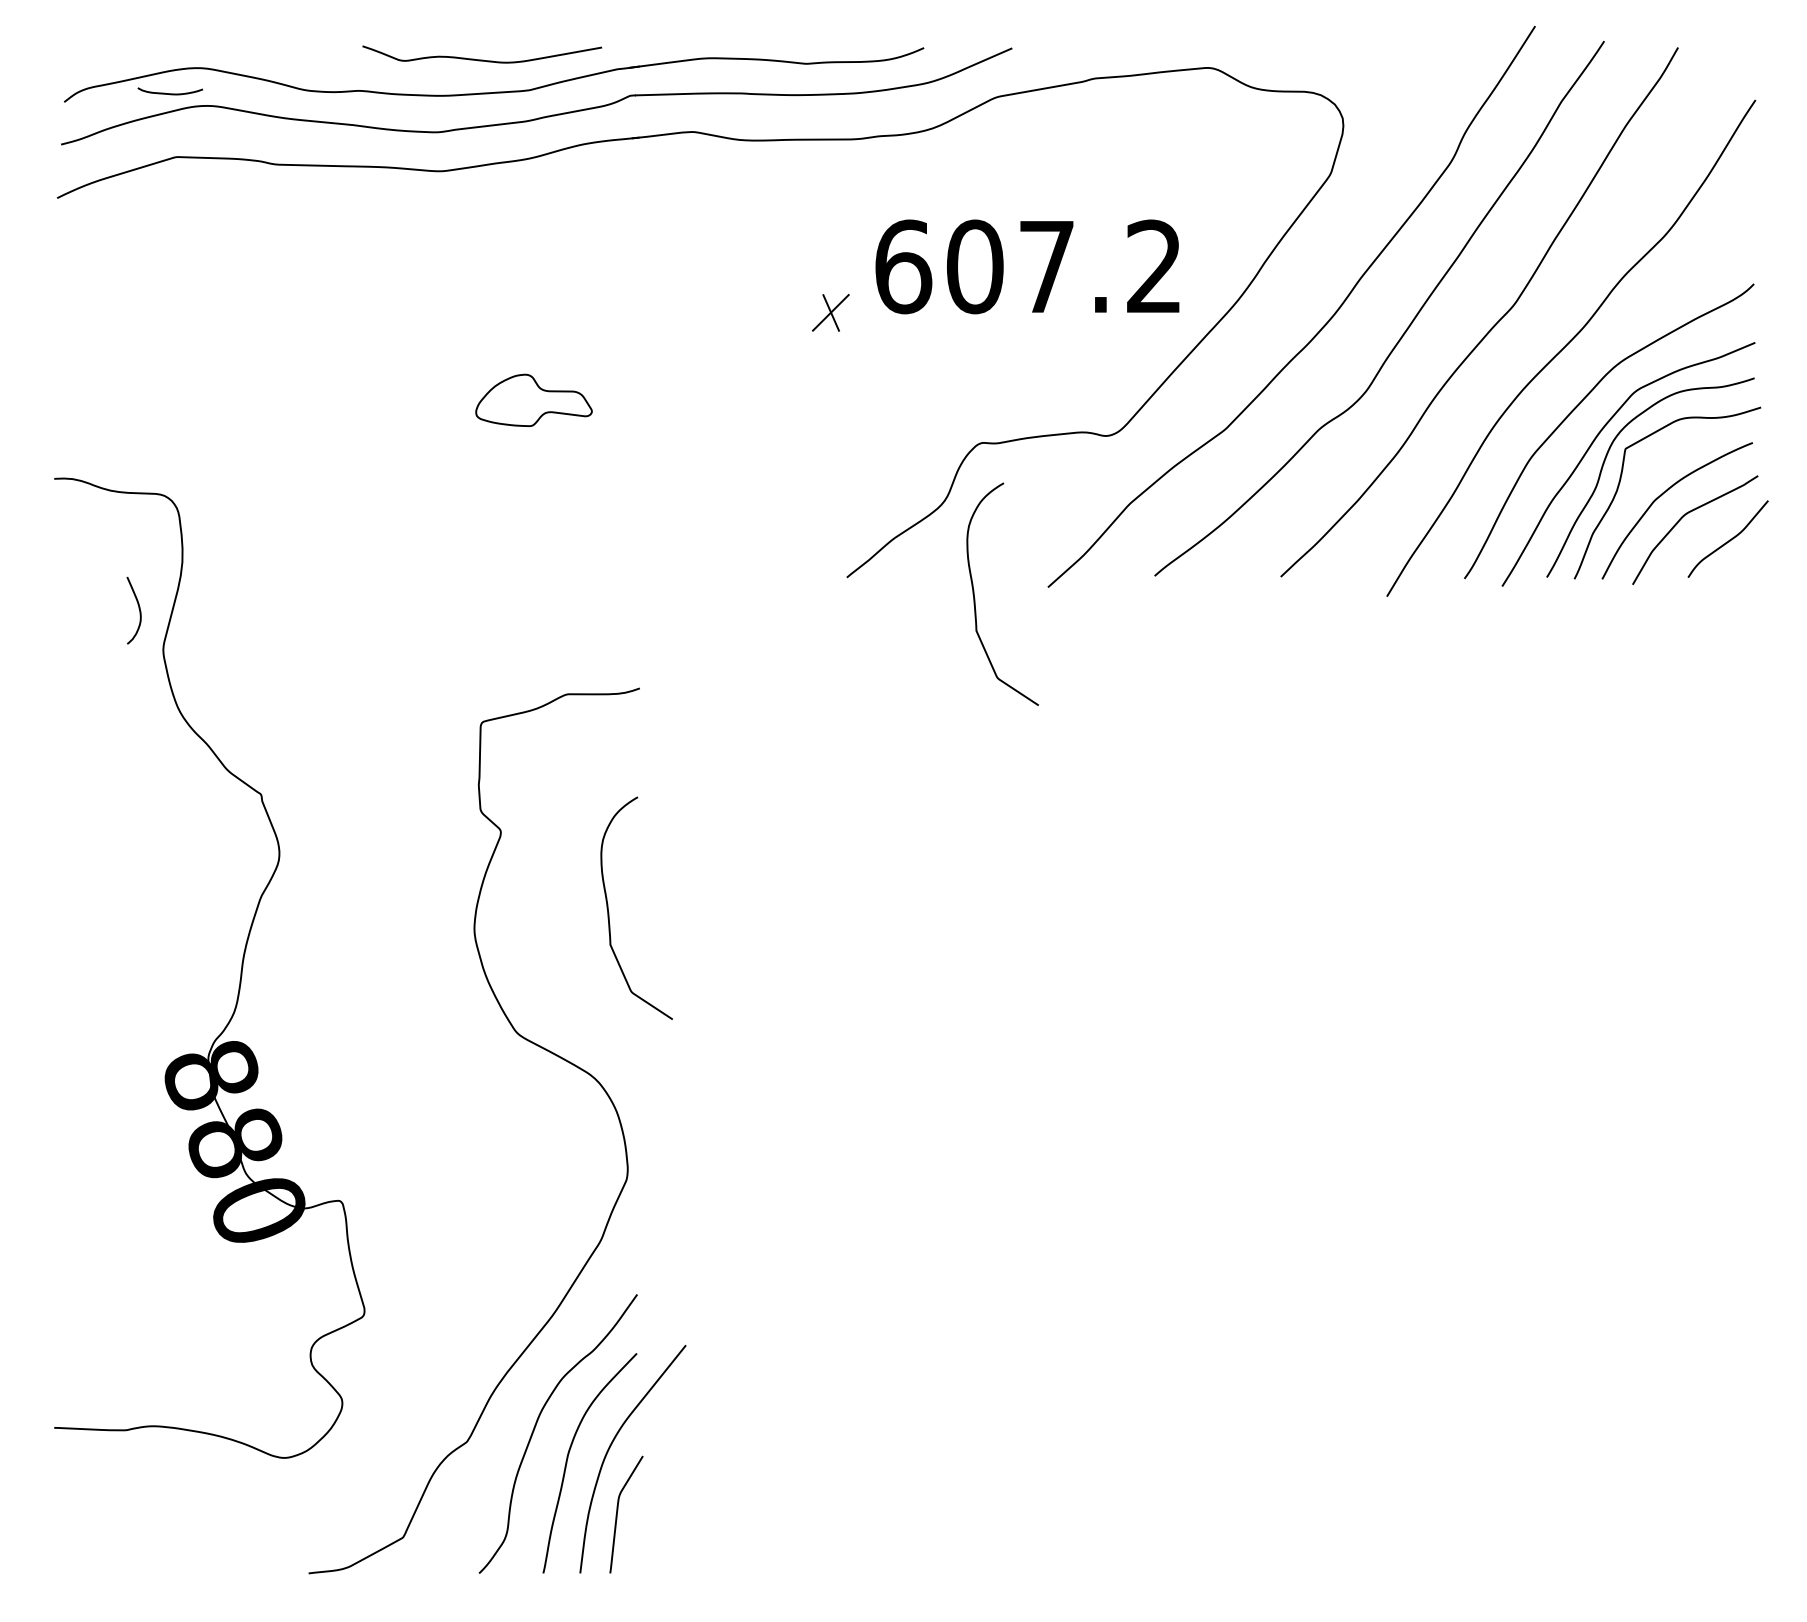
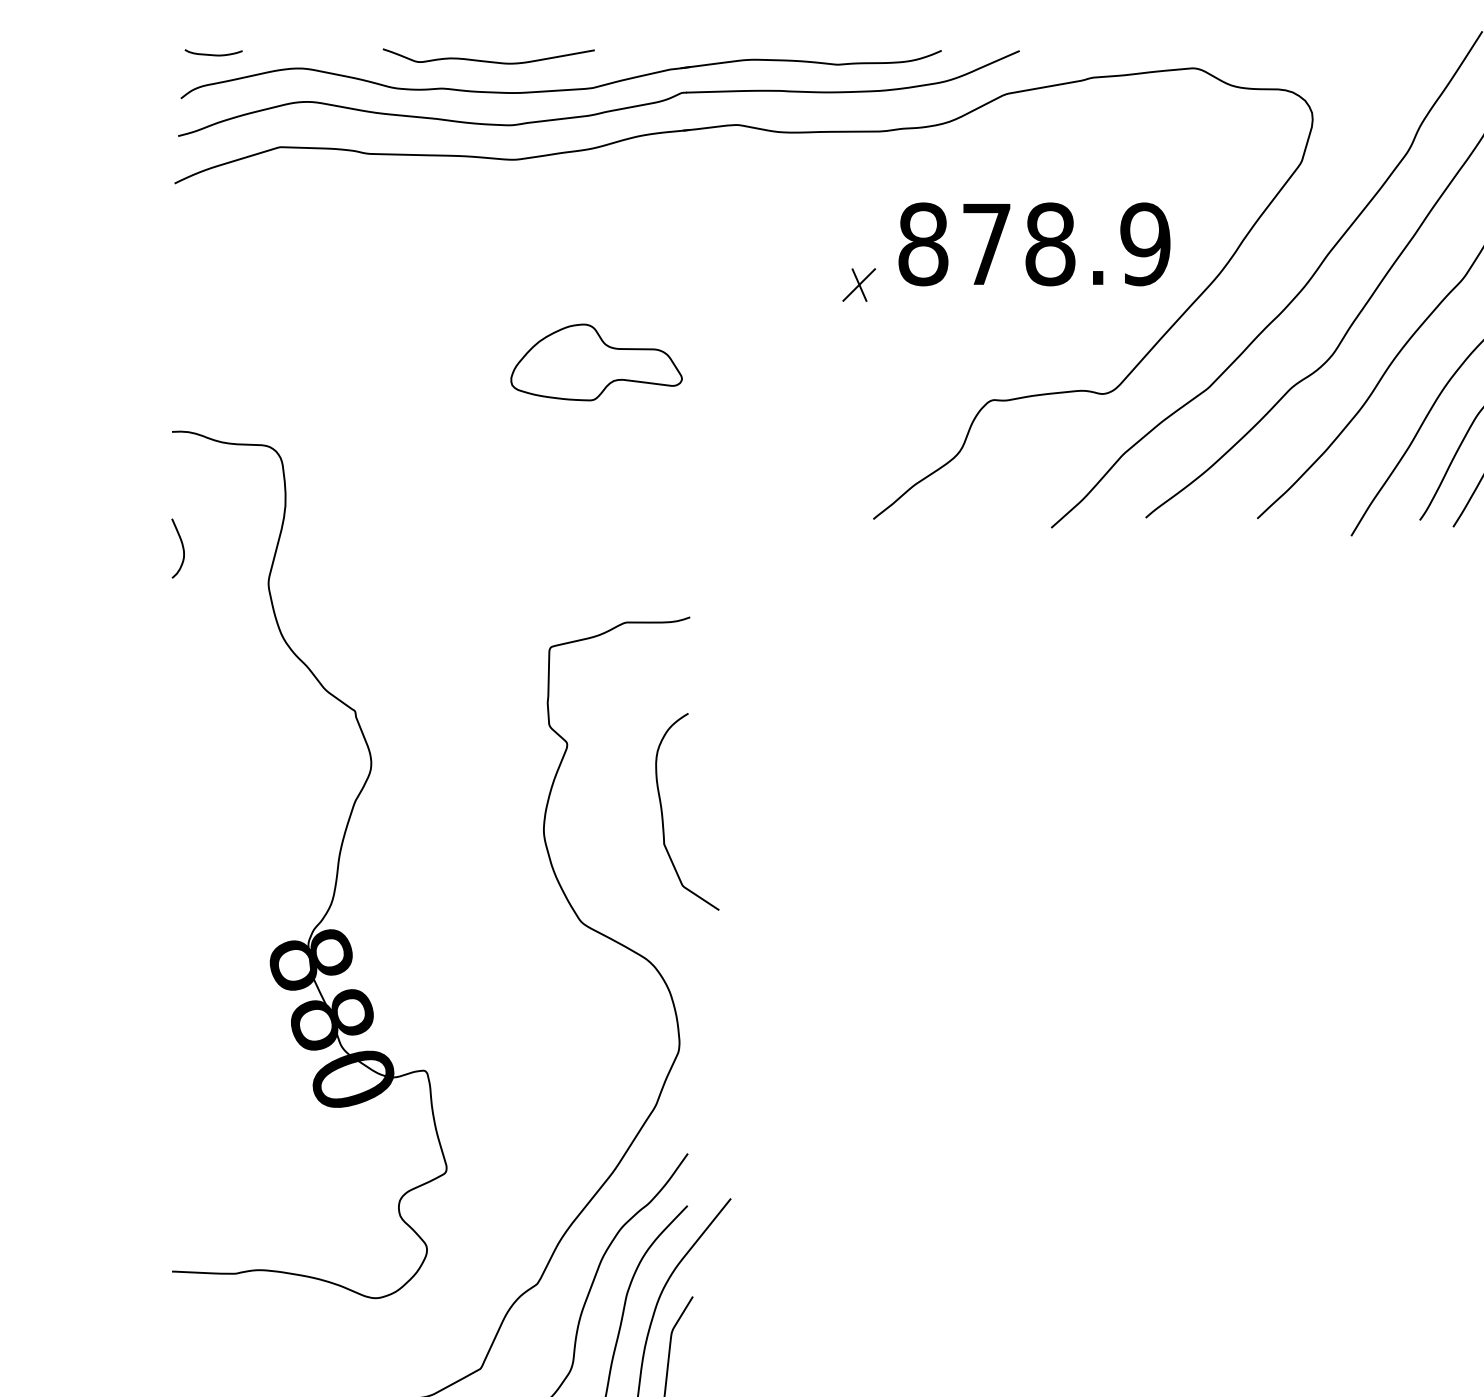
curve: (481, 59) -> (488, 60), moved
curve: (169, 93) -> (212, 54), moved
text: (1028, 266) -> (1034, 244), 607.2 -> 878.9
part: (533, 400) -> (596, 362), size x1.67
curve: (975, 598) -> (987, 537), removed
curve: (138, 608) -> (182, 546), moved

